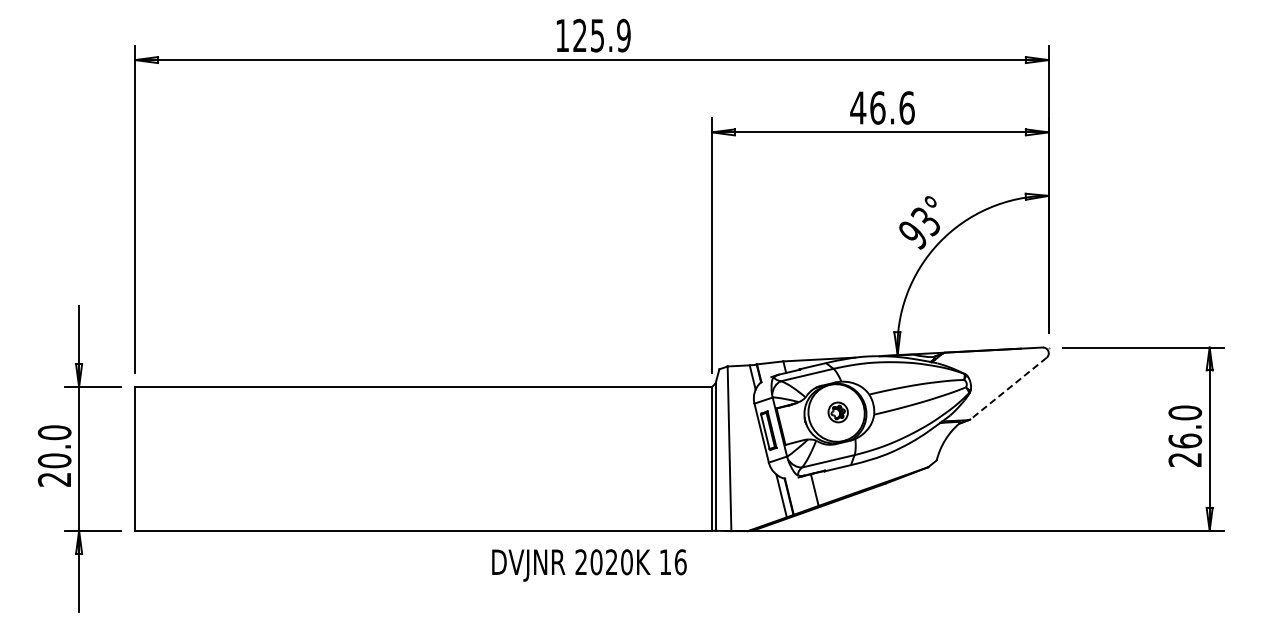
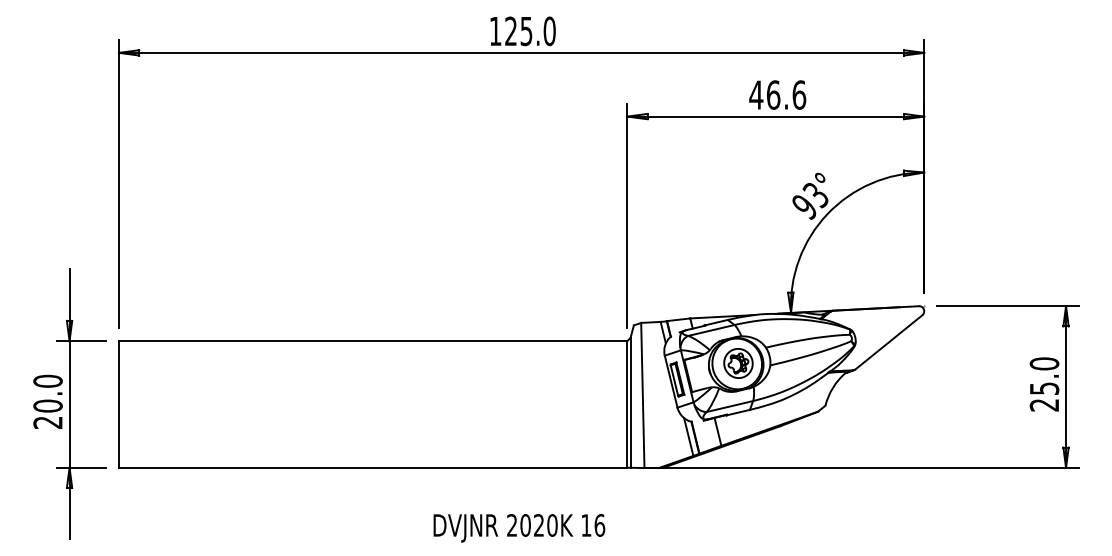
text: (623, 35) -> (549, 31), 125.9 -> 125.0
line: (1008, 388) -> (888, 342), dashed -> solid
part: (838, 412) -> (738, 363), size x1.67
text: (1185, 440) -> (1044, 388), 26.0 -> 25.0
text: (589, 565) -> (519, 528), moved

